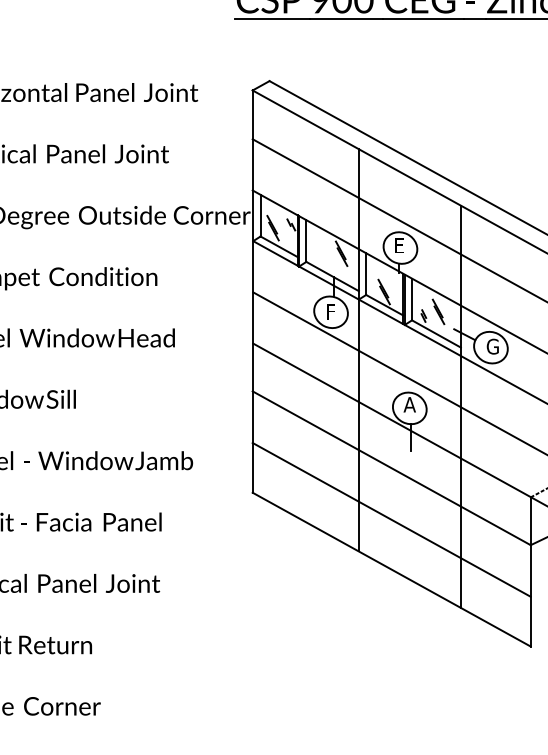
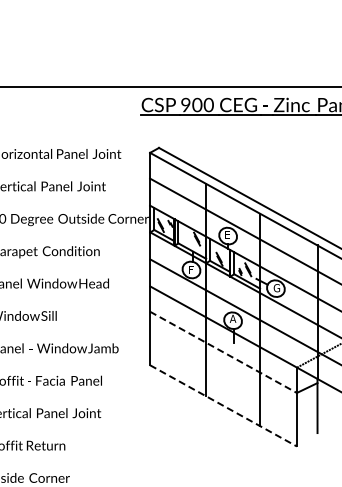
line: (391, 468) -> (223, 352), solid -> dashed
line: (391, 519) -> (223, 379), removed
line: (391, 568) -> (223, 405), solid -> dashed

